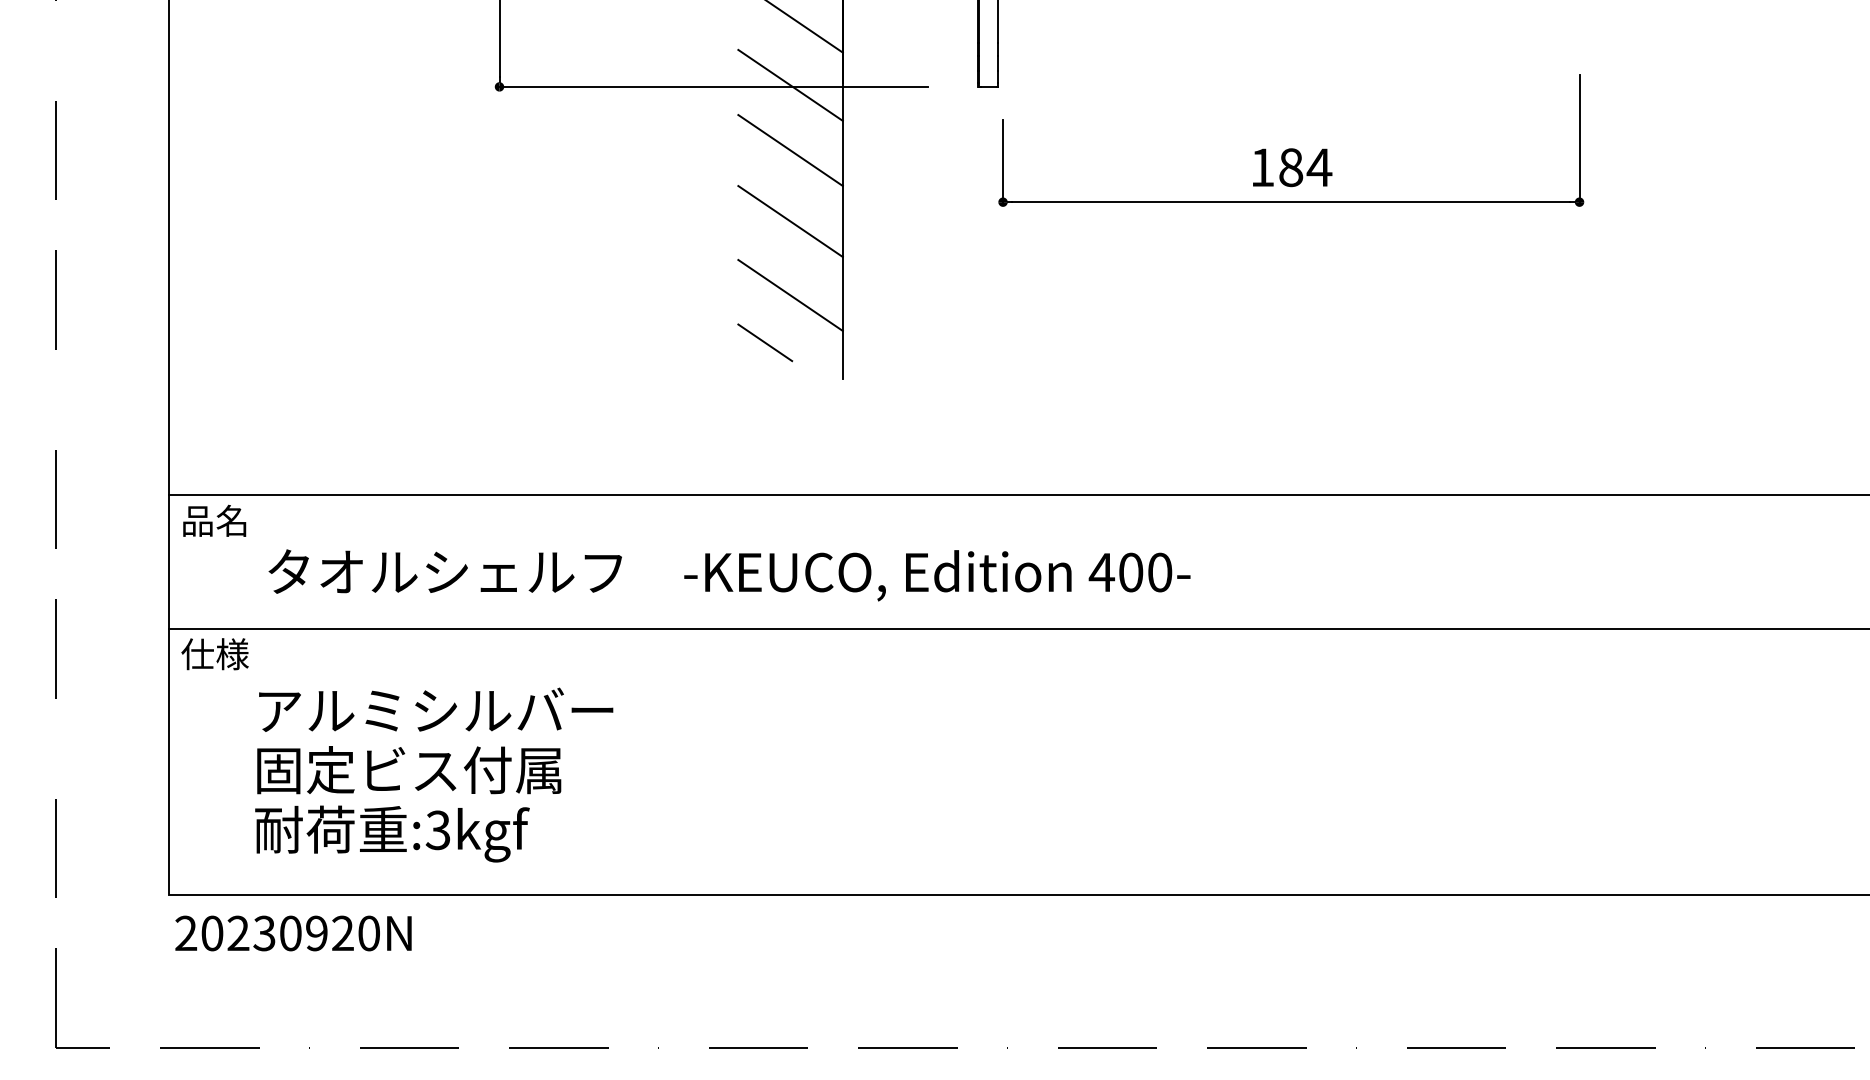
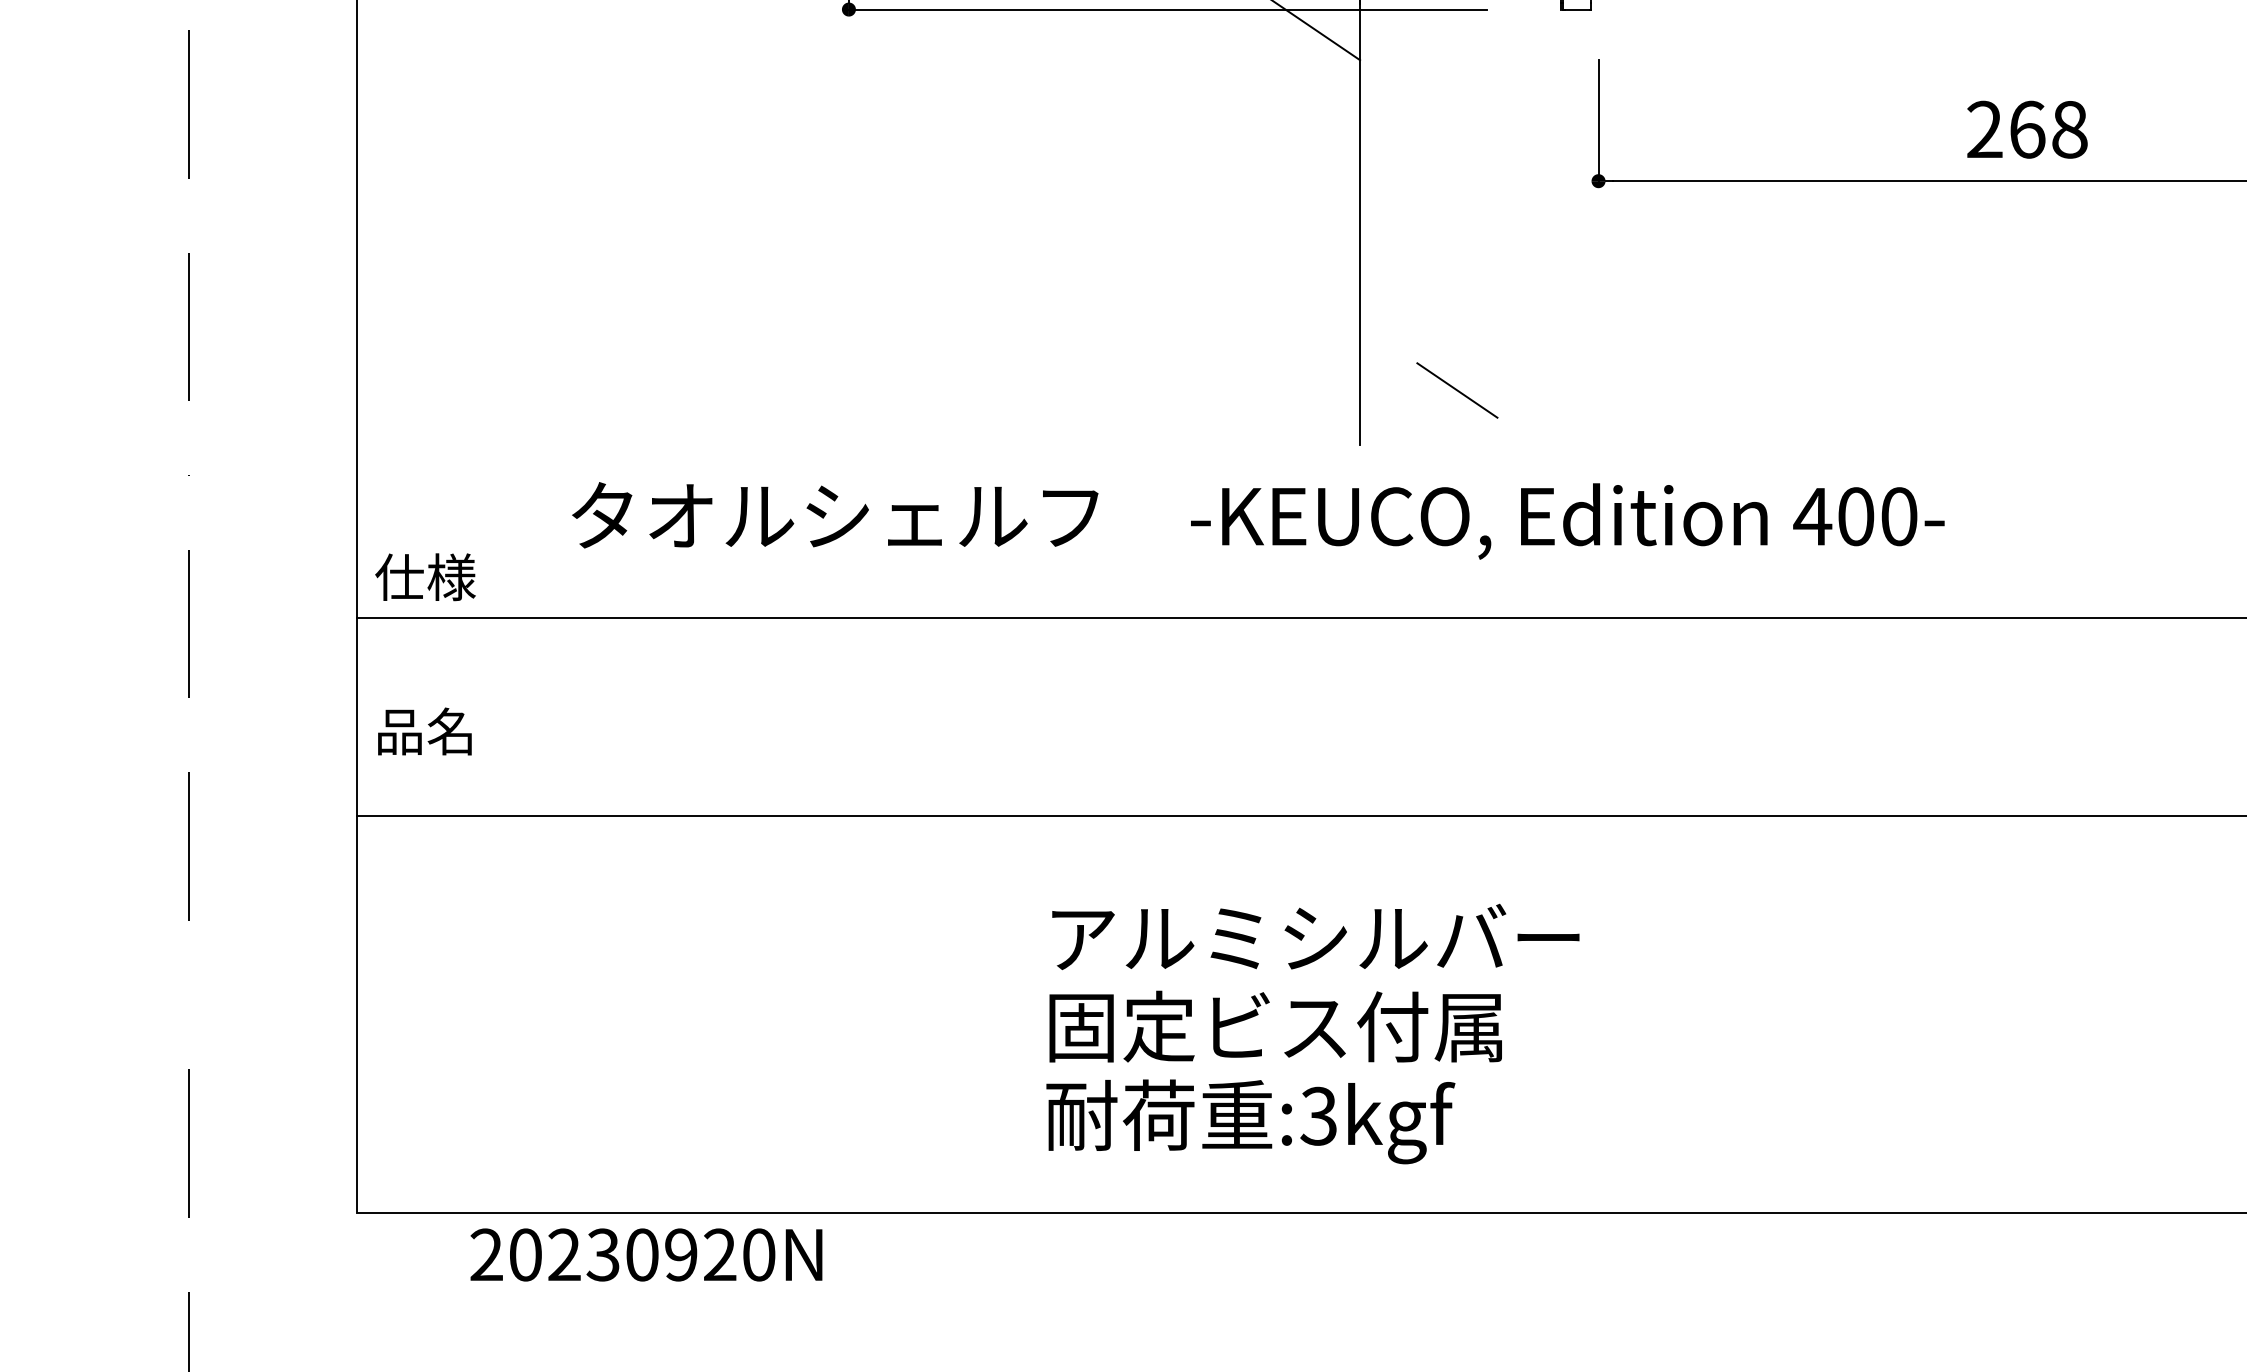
line: (790, 150) -> (1282, 104), removed
text: (1291, 167) -> (2027, 129), 184 -> 268
line: (790, 221) -> (1282, 209), removed
line: (790, 294) -> (1282, 318), removed
line: (765, 342) -> (1457, 390), moved
text: (214, 520) -> (424, 730), moved
text: (729, 575) -> (1258, 521), moved
text: (214, 654) -> (424, 577), moved
text: (434, 774) -> (1313, 1033), moved
text: (293, 933) -> (646, 1254), moved

